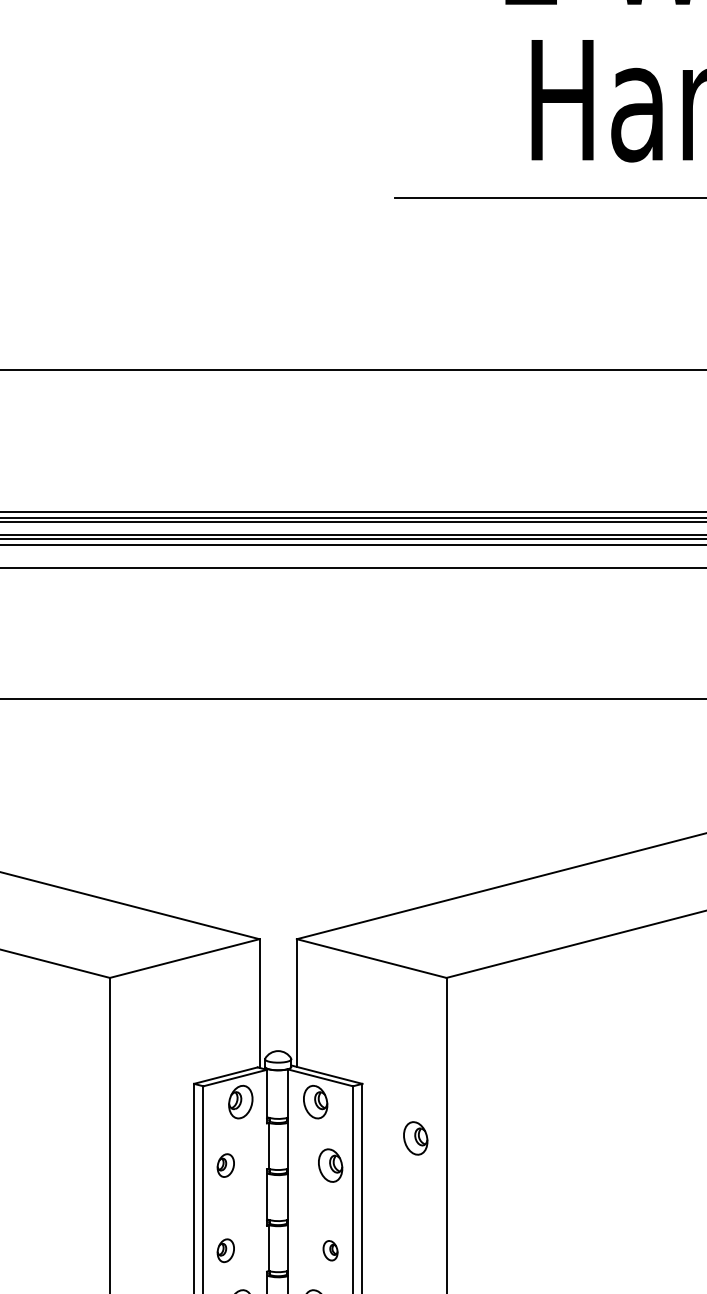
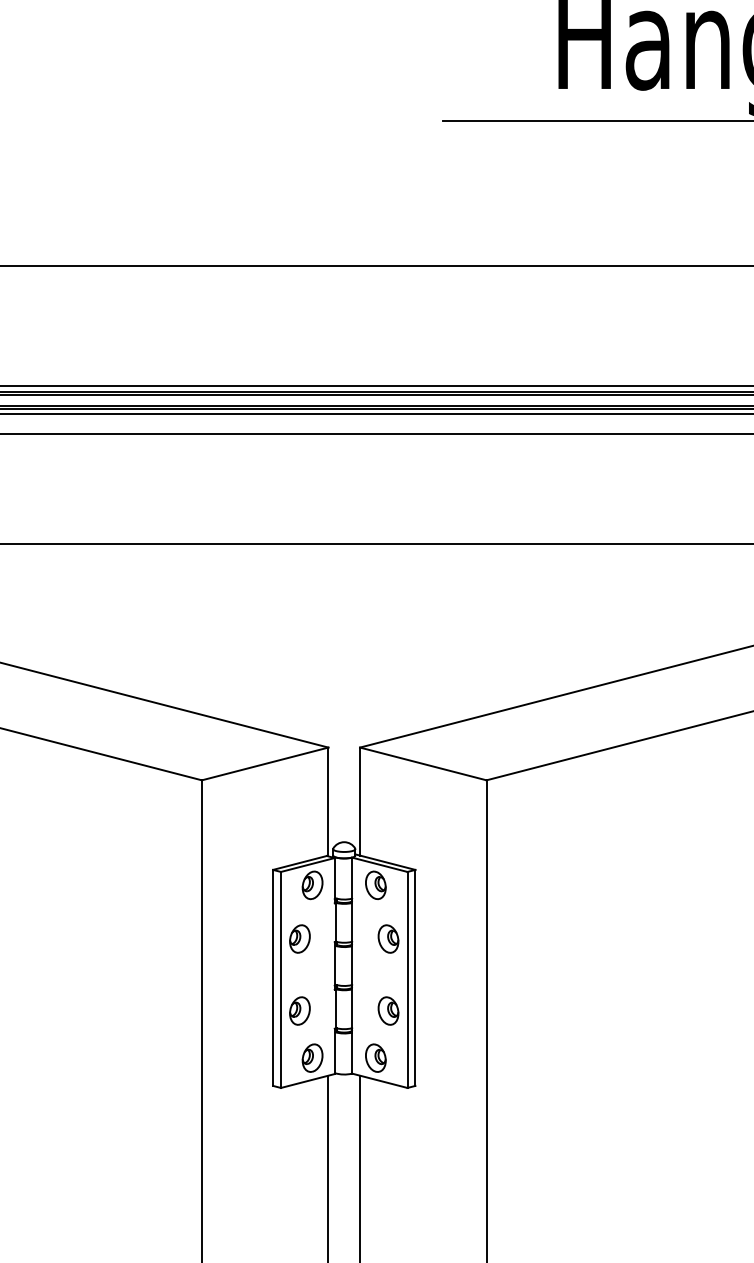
part: (415, 1137) -> (460, 915), removed
part: (225, 1164) -> (299, 938), size x1.43
part: (225, 1250) -> (299, 1010), size x1.43
part: (330, 1250) -> (388, 1010), size x1.67

